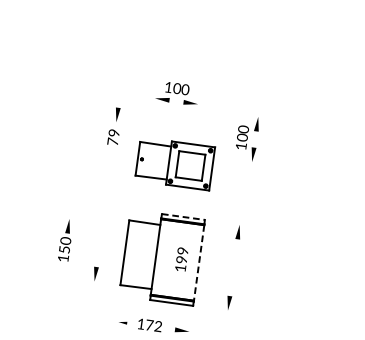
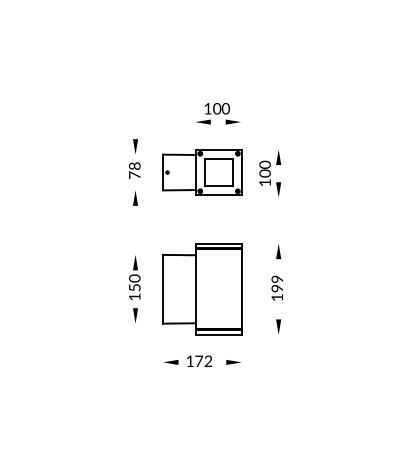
text: (177, 93) -> (218, 113), moved
text: (114, 132) -> (135, 165), 79 -> 78
text: (247, 138) -> (270, 173), moved
part: (110, 163) -> (135, 198), added
part: (174, 163) -> (202, 172), moved
line: (183, 216) -> (218, 243), dashed -> solid
text: (65, 240) -> (134, 277), moved
text: (181, 258) -> (276, 287), moved
line: (198, 263) -> (241, 289), dashed -> solid
part: (122, 322) -> (170, 362), size x1.67

